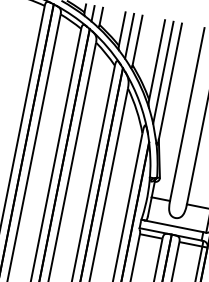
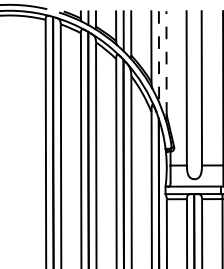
line: (162, 73) -> (158, 57), solid -> dashed
line: (170, 80) -> (166, 62), solid -> dashed

